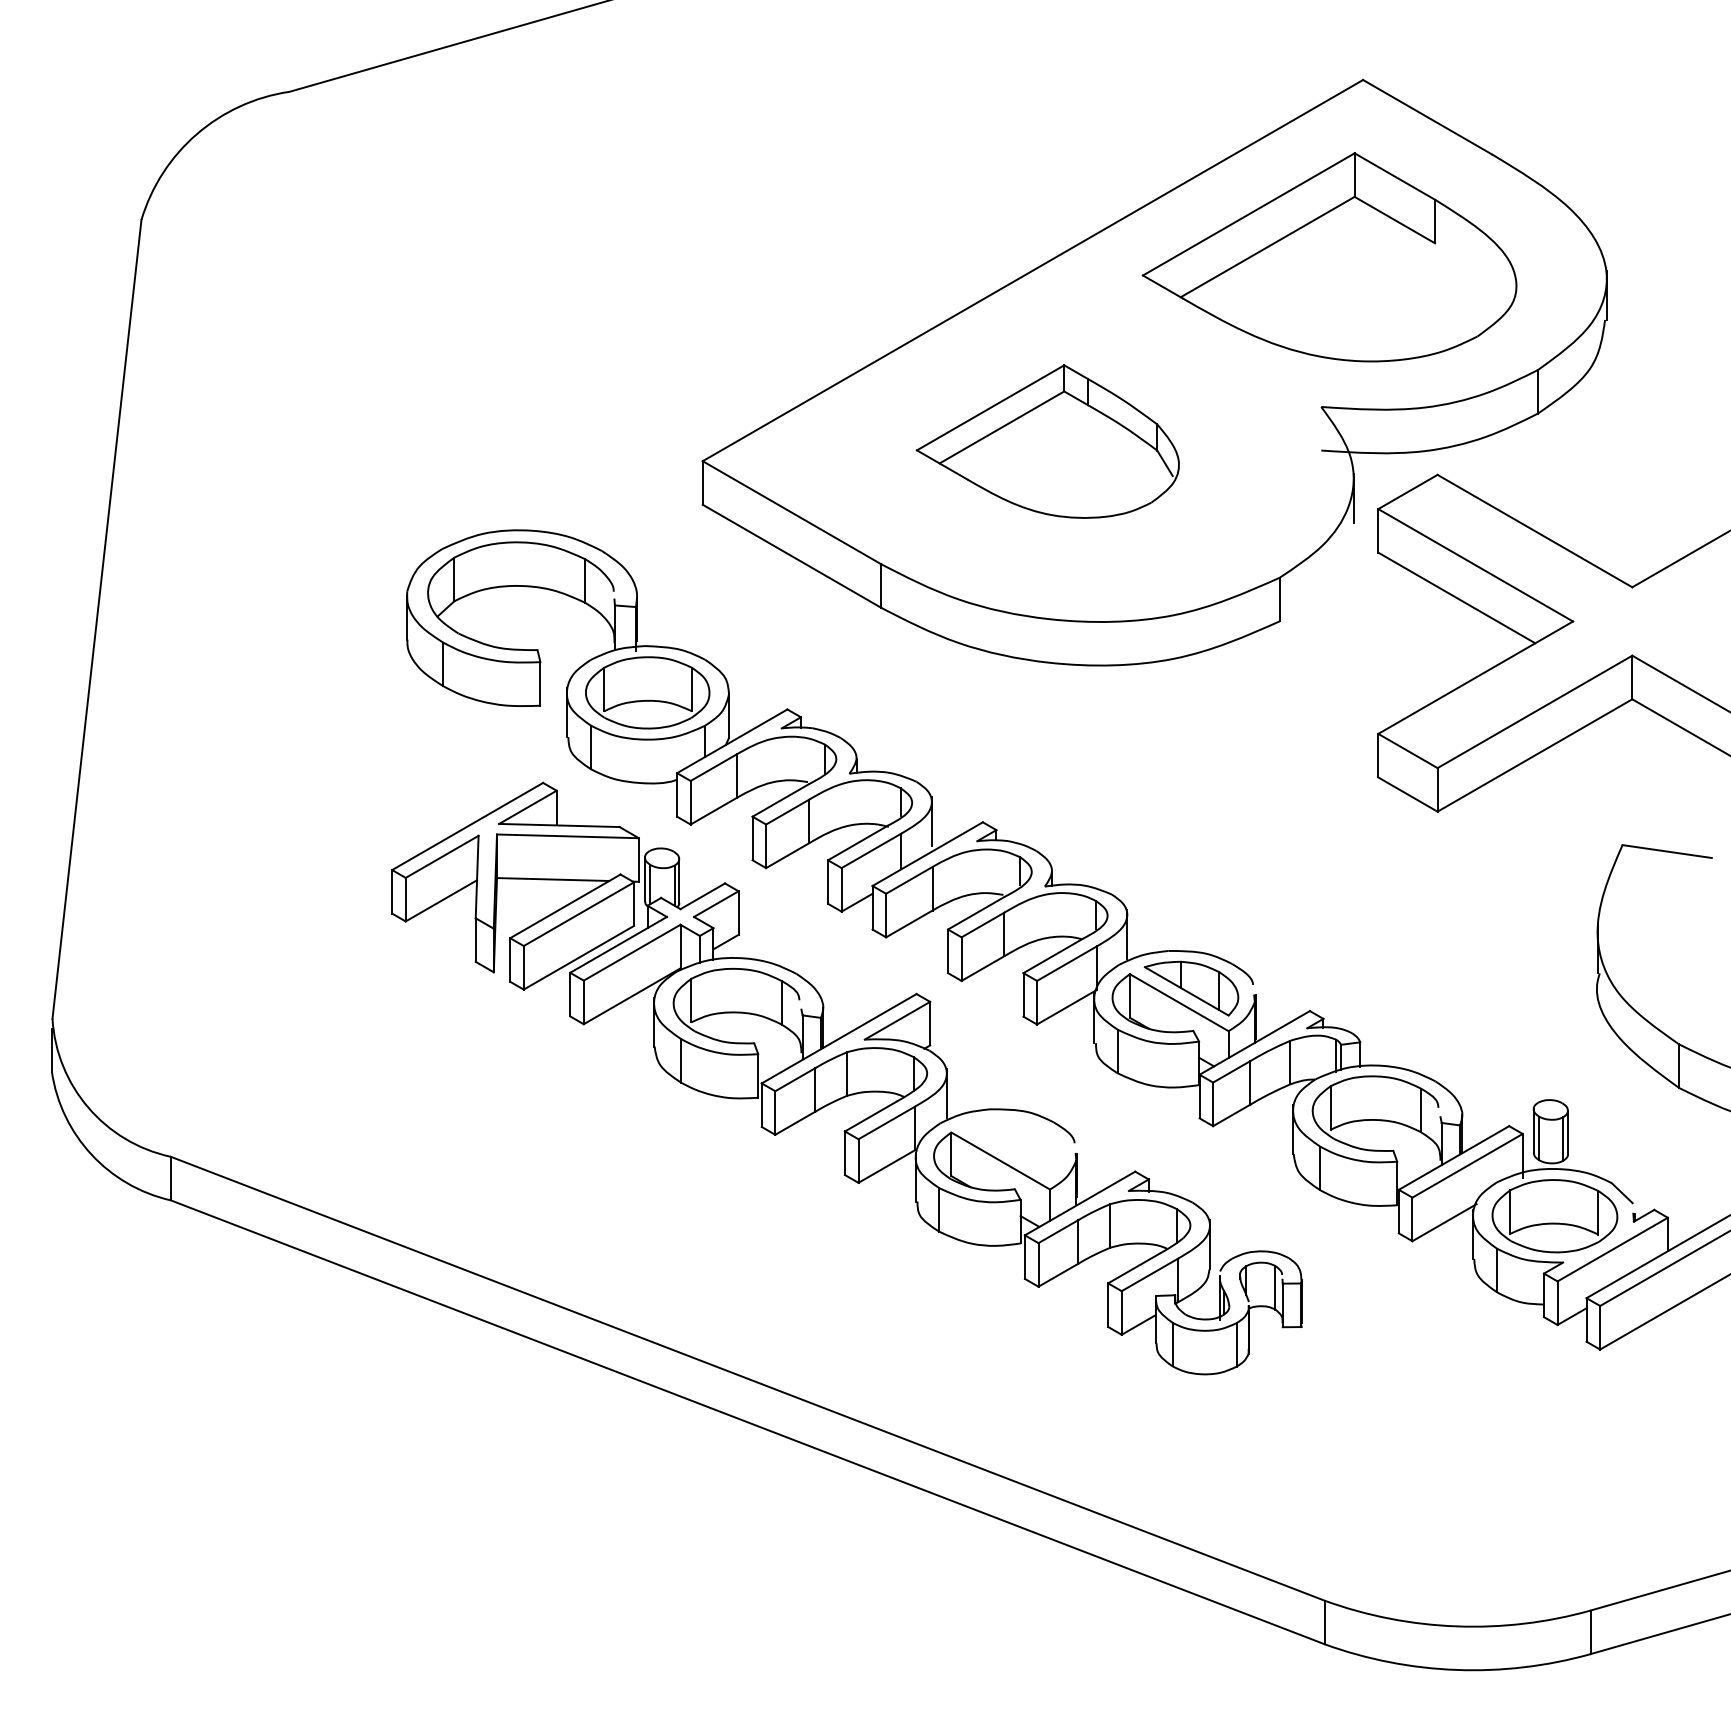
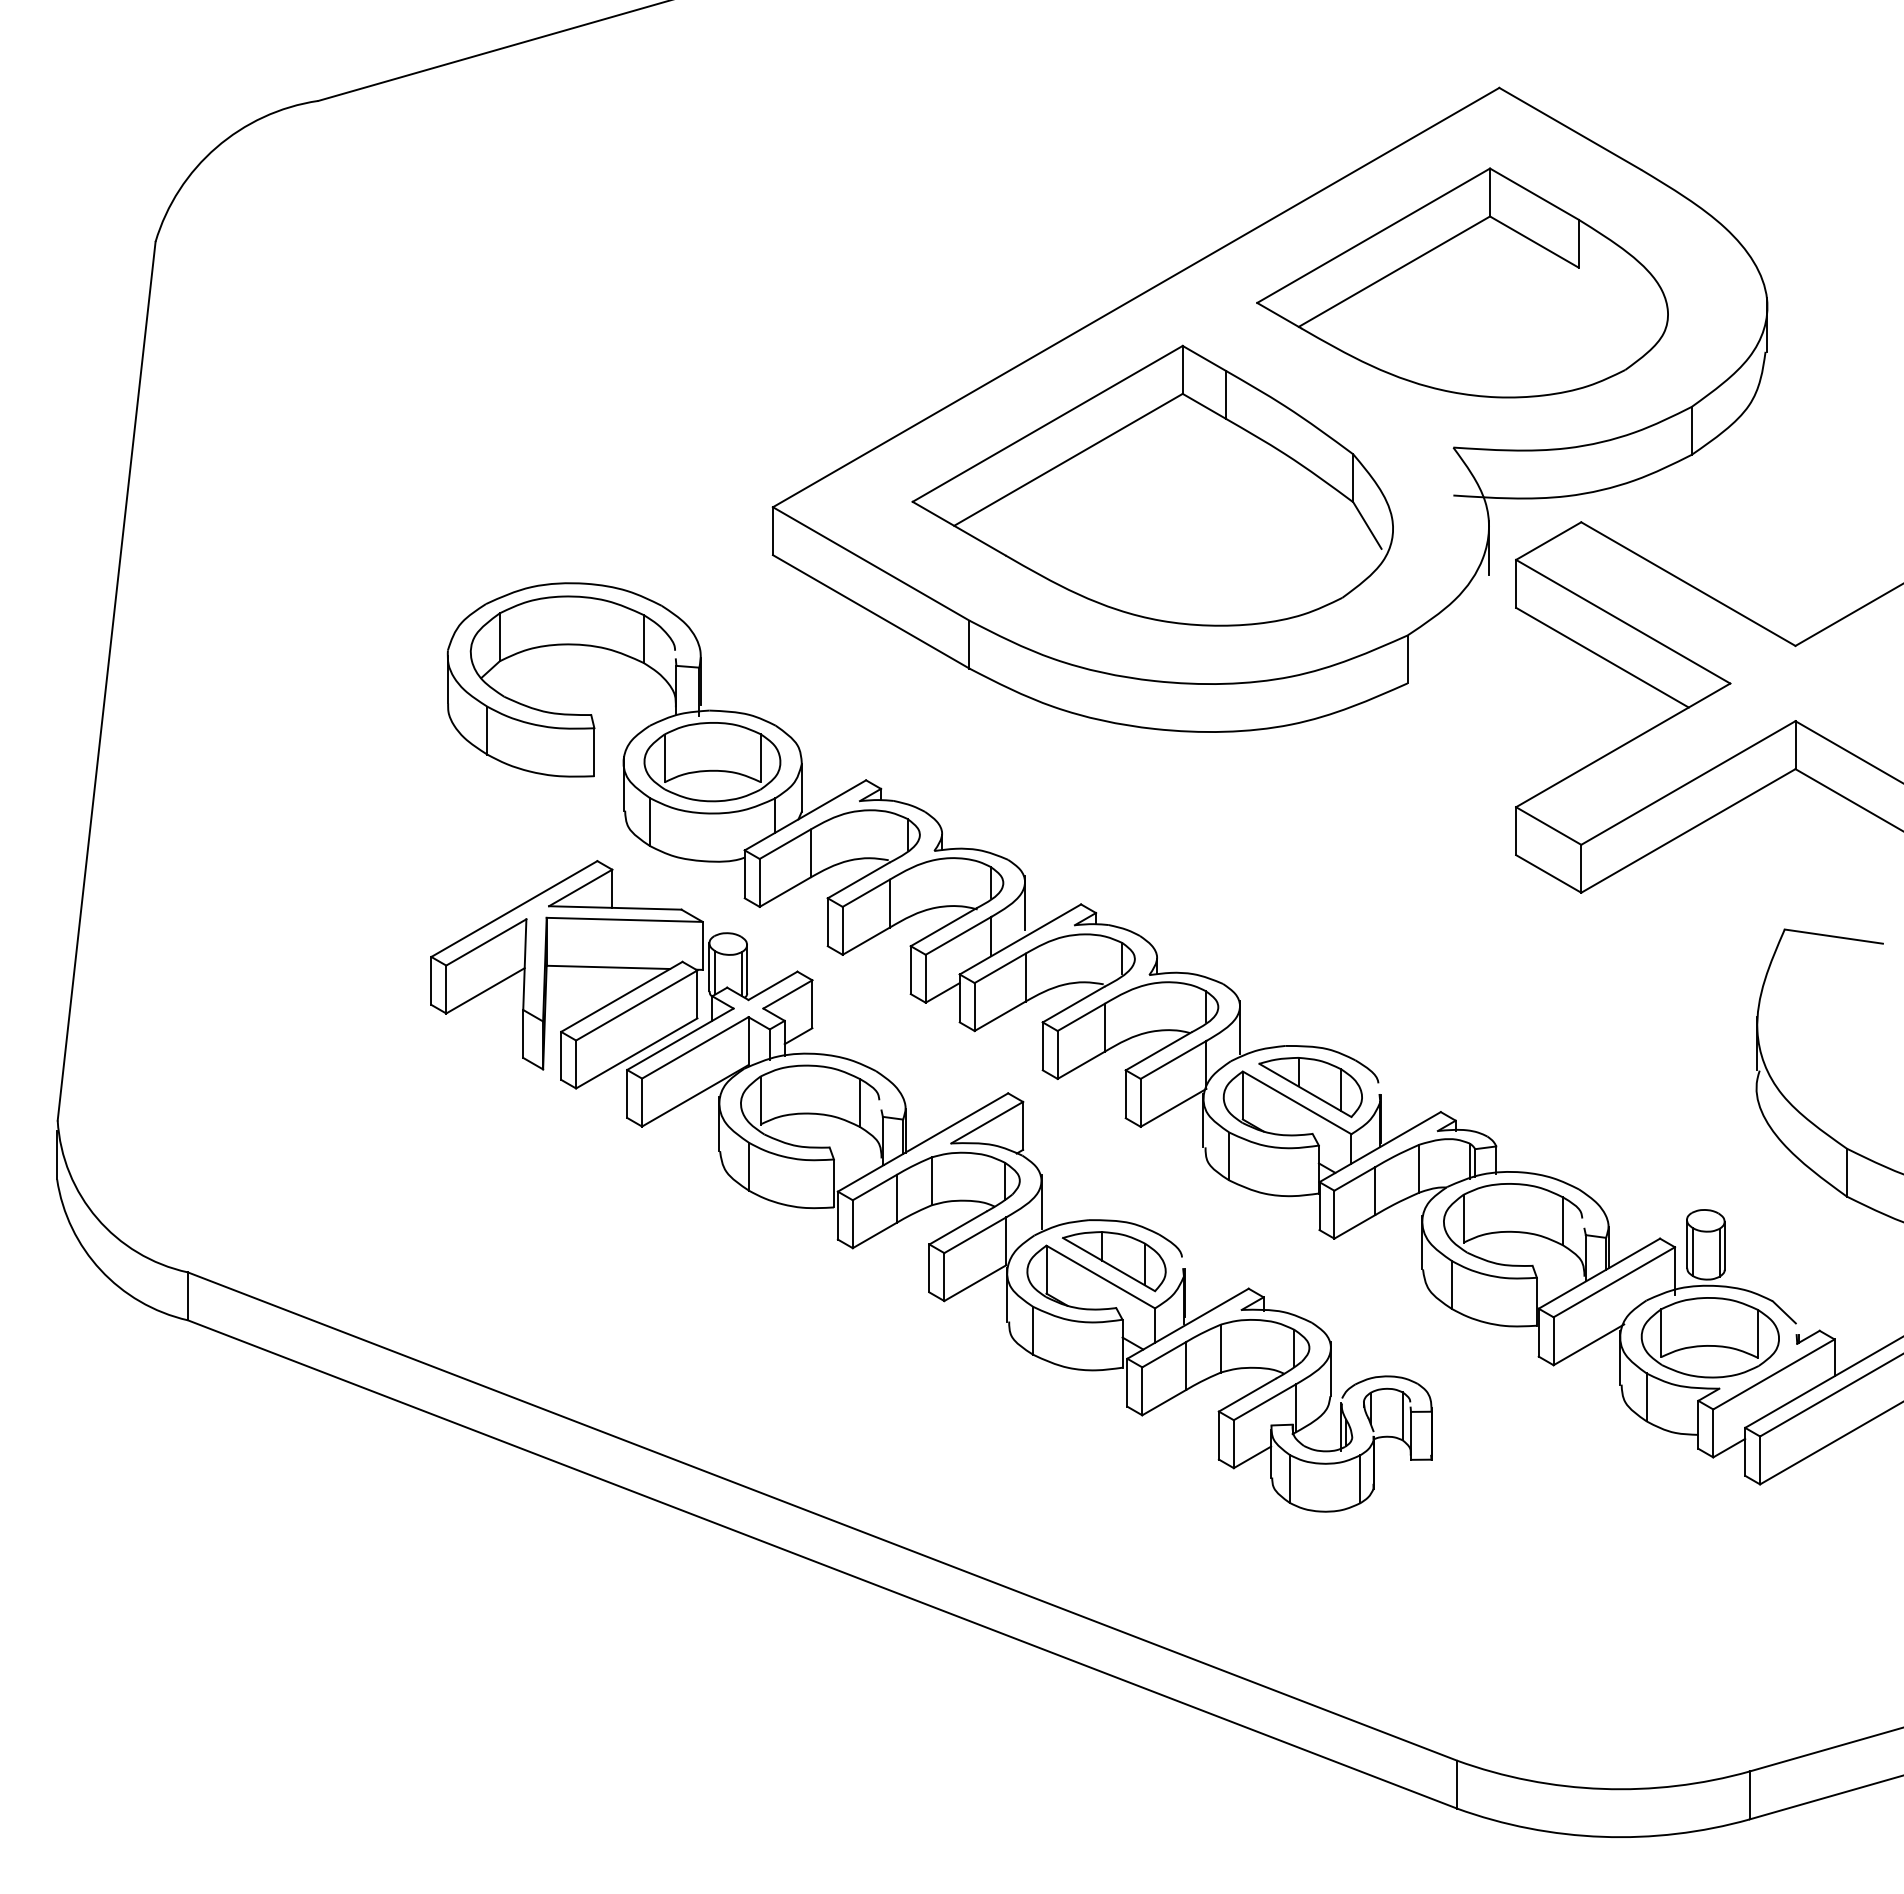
part: (1047, 441) -> (1152, 485), size x1.67
part: (1012, 1146) -> (1113, 1261), added

